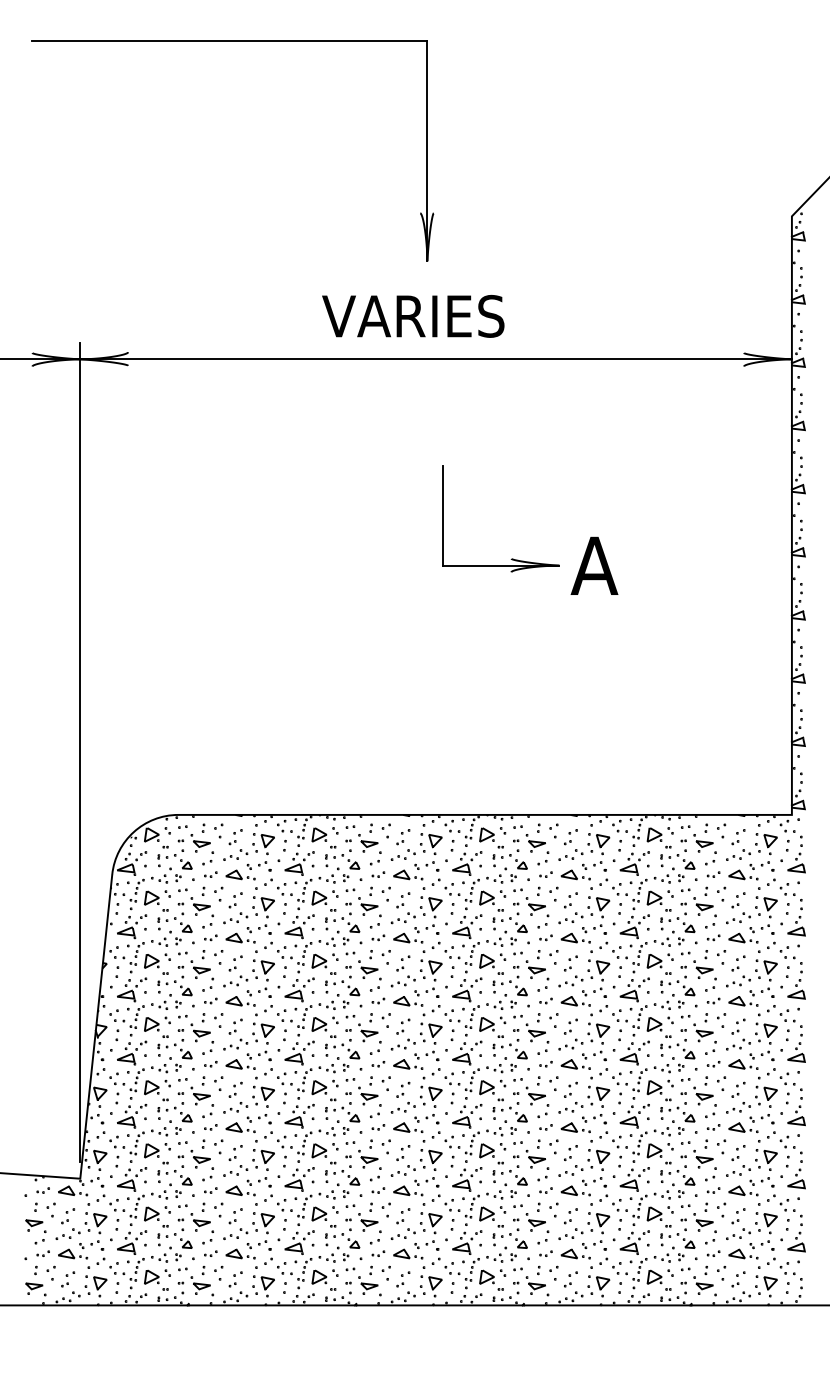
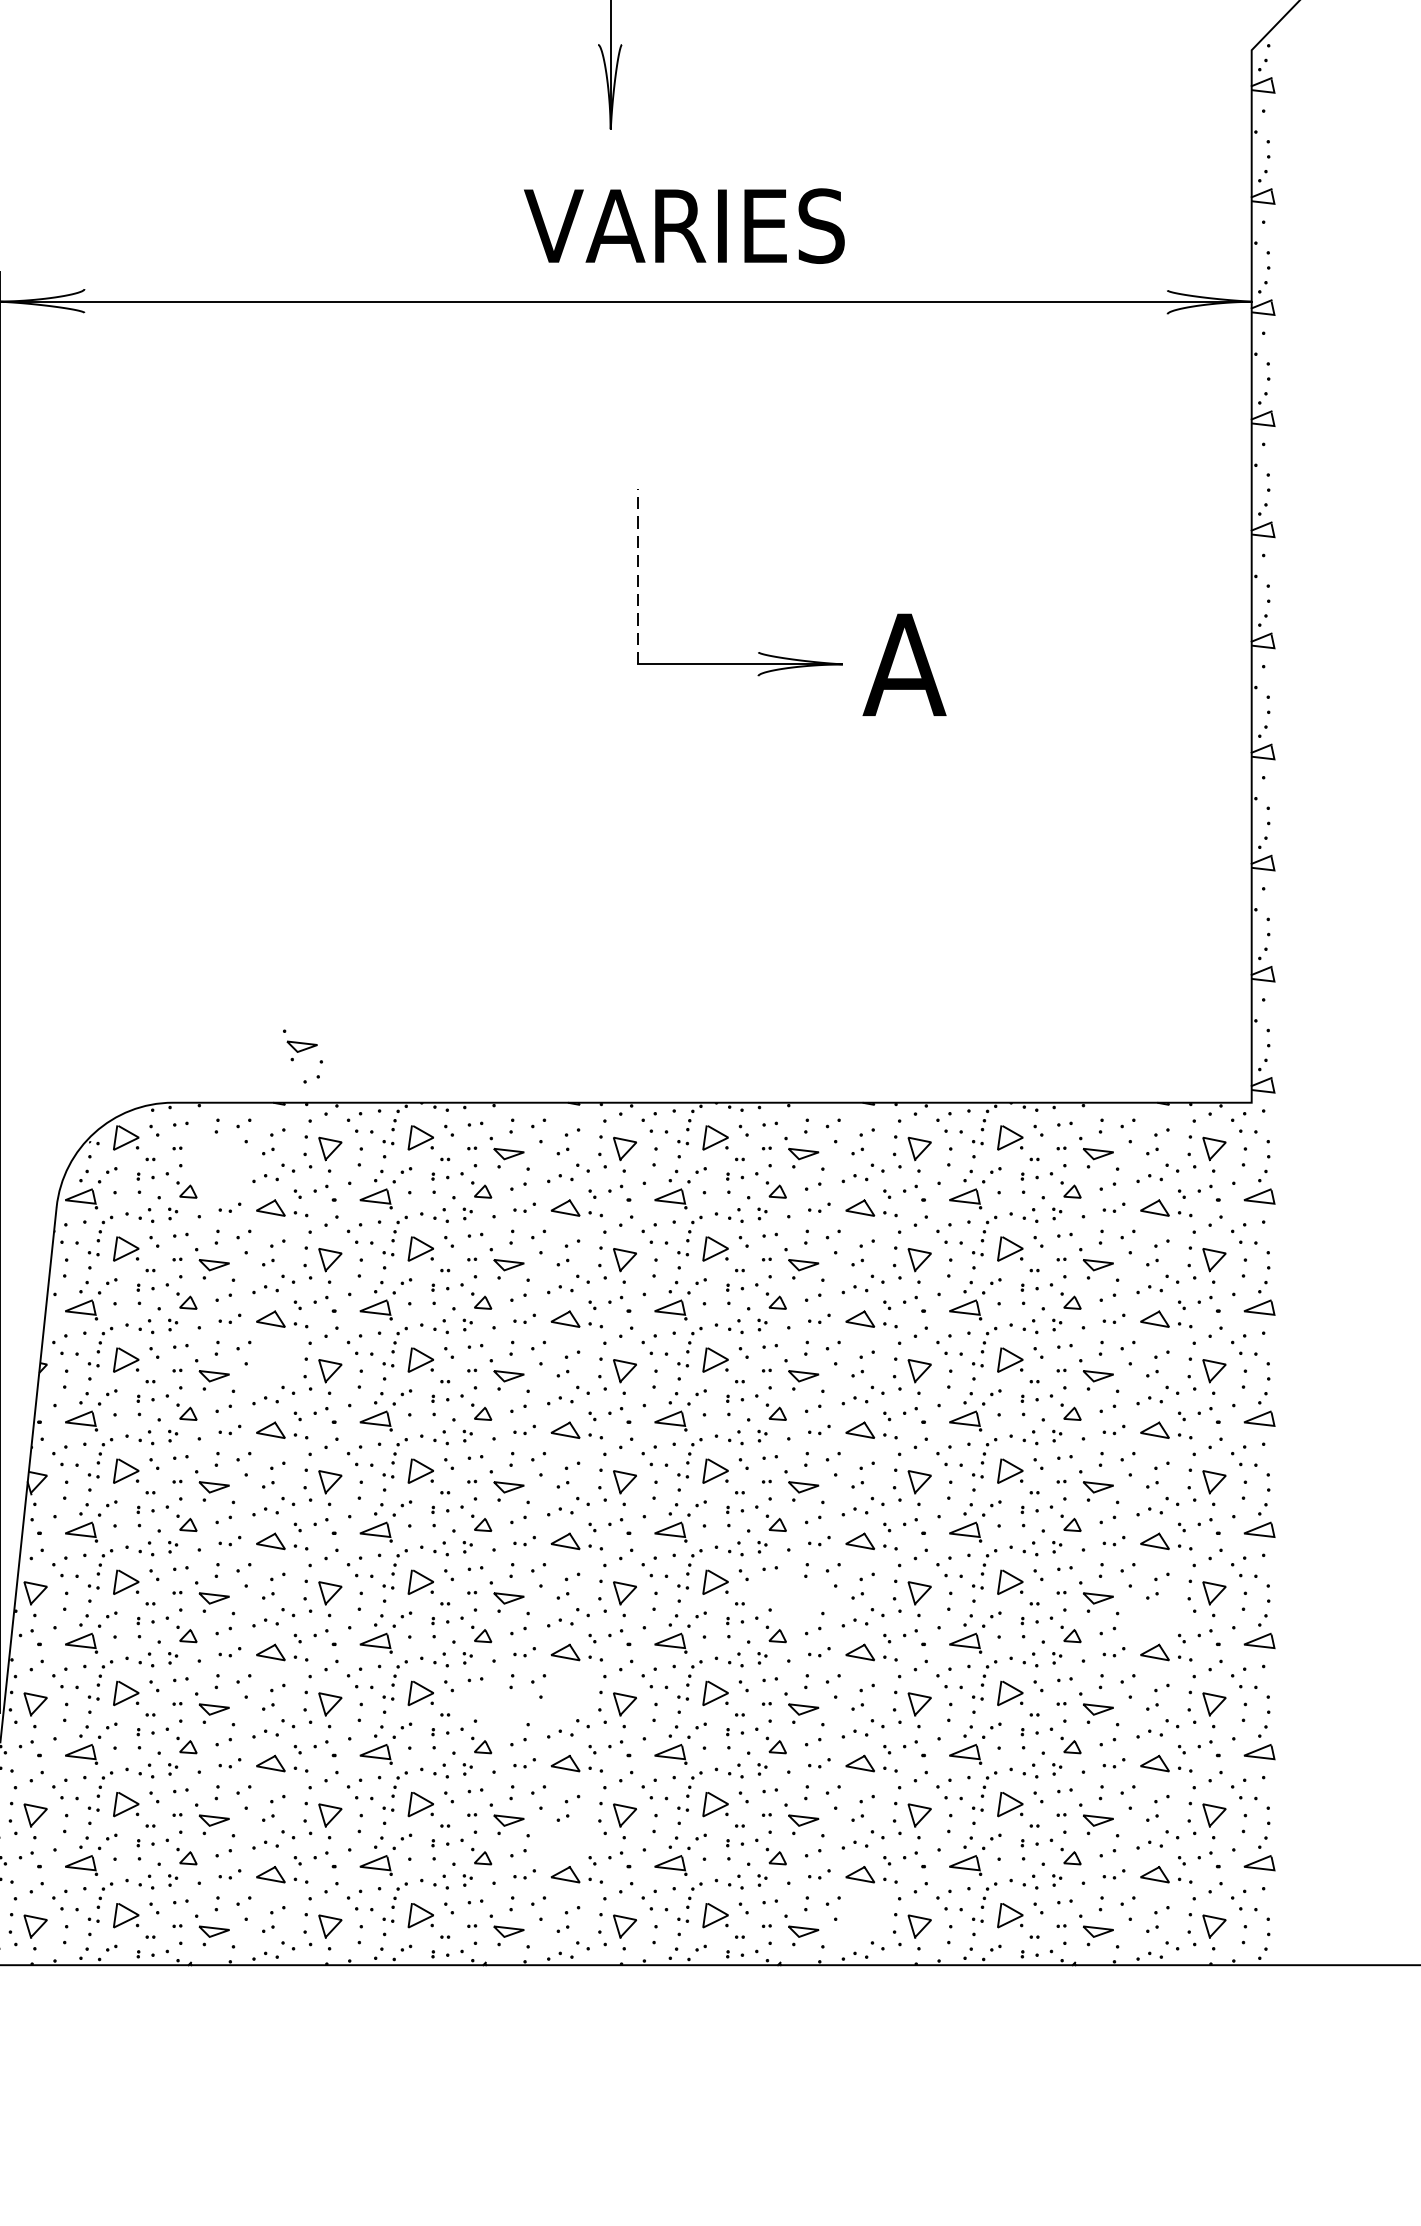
text: (413, 316) -> (684, 226), moved
line: (442, 515) -> (637, 576), solid -> dashed
part: (201, 849) -> (301, 1056), moved
part: (235, 963) -> (273, 1363), removed
part: (529, 1095) -> (790, 1596), removed
part: (738, 1107) -> (1157, 1617), removed
part: (403, 1153) -> (568, 1698), removed
part: (361, 1158) -> (494, 1706), removed
part: (402, 1233) -> (566, 1838), removed
part: (570, 1279) -> (862, 1919), removed

